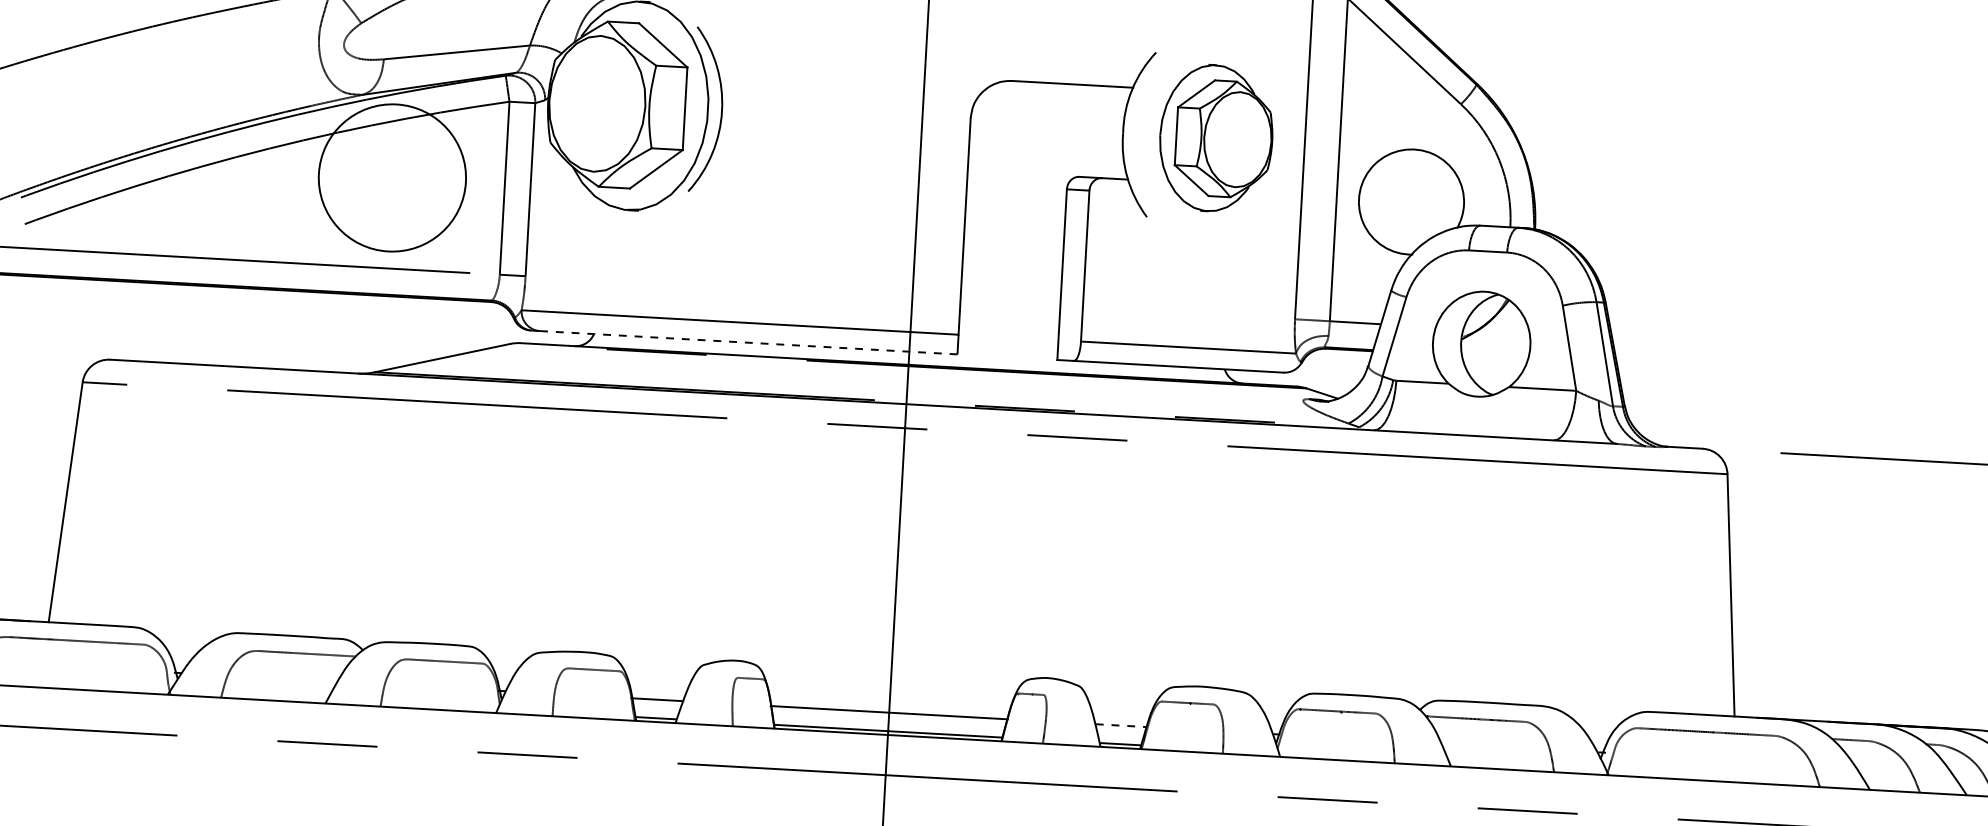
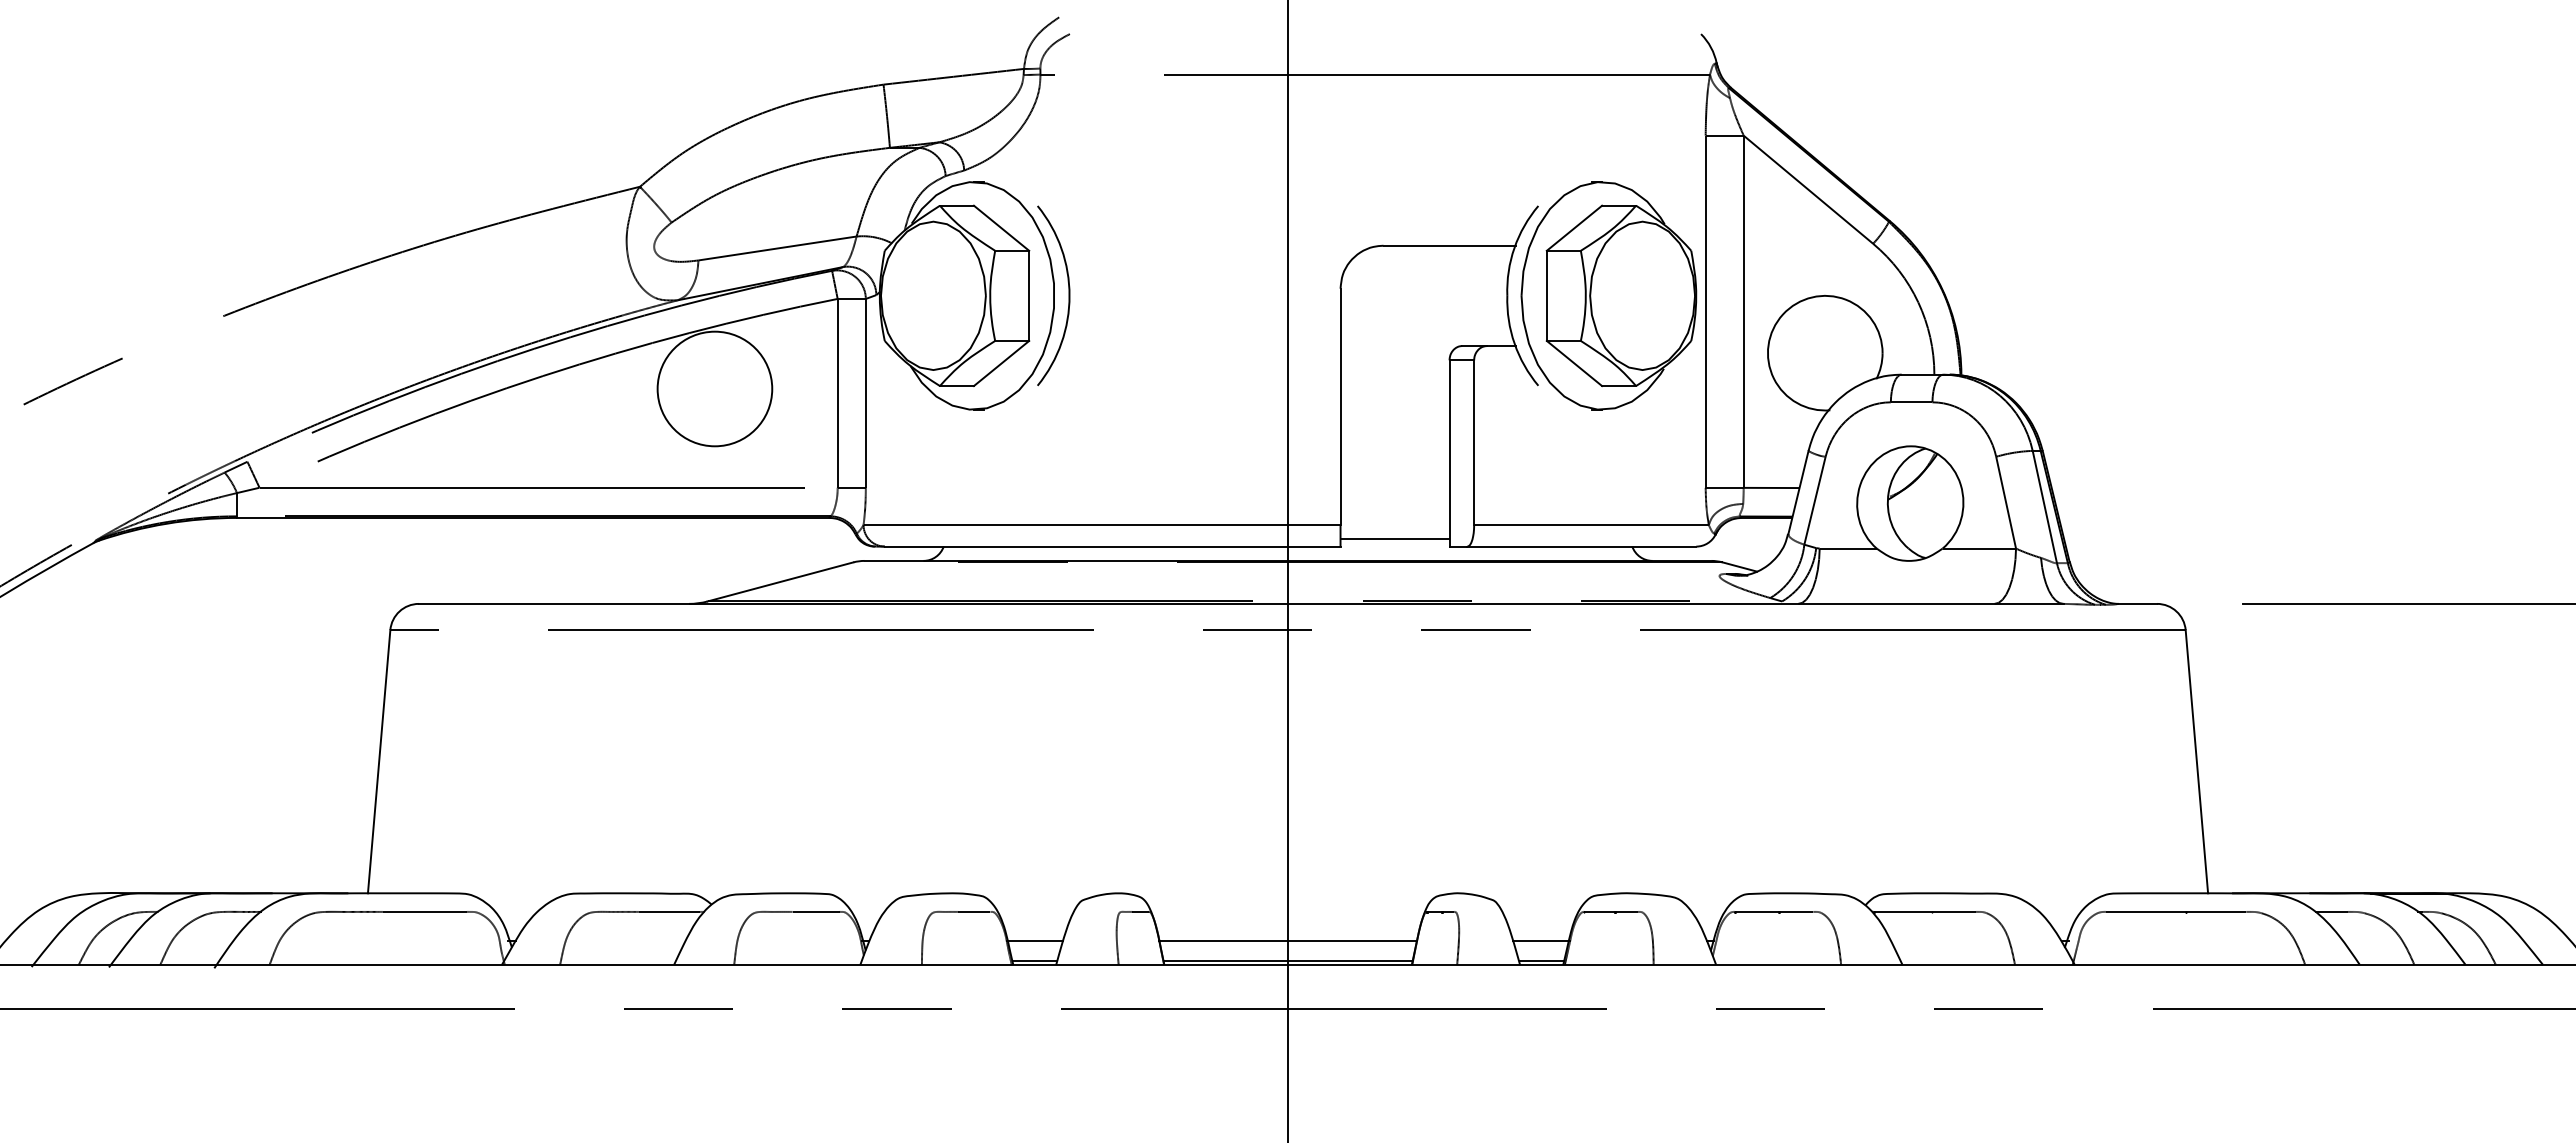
part: (1215, 138) -> (1608, 295), size x1.43
circle: (392, 177) -> (714, 388), size x0.71
line: (748, 342) -> (1112, 546), dashed -> solid
line: (1007, 350) -> (1394, 539), added
line: (1121, 725) -> (1541, 940), dashed -> solid

